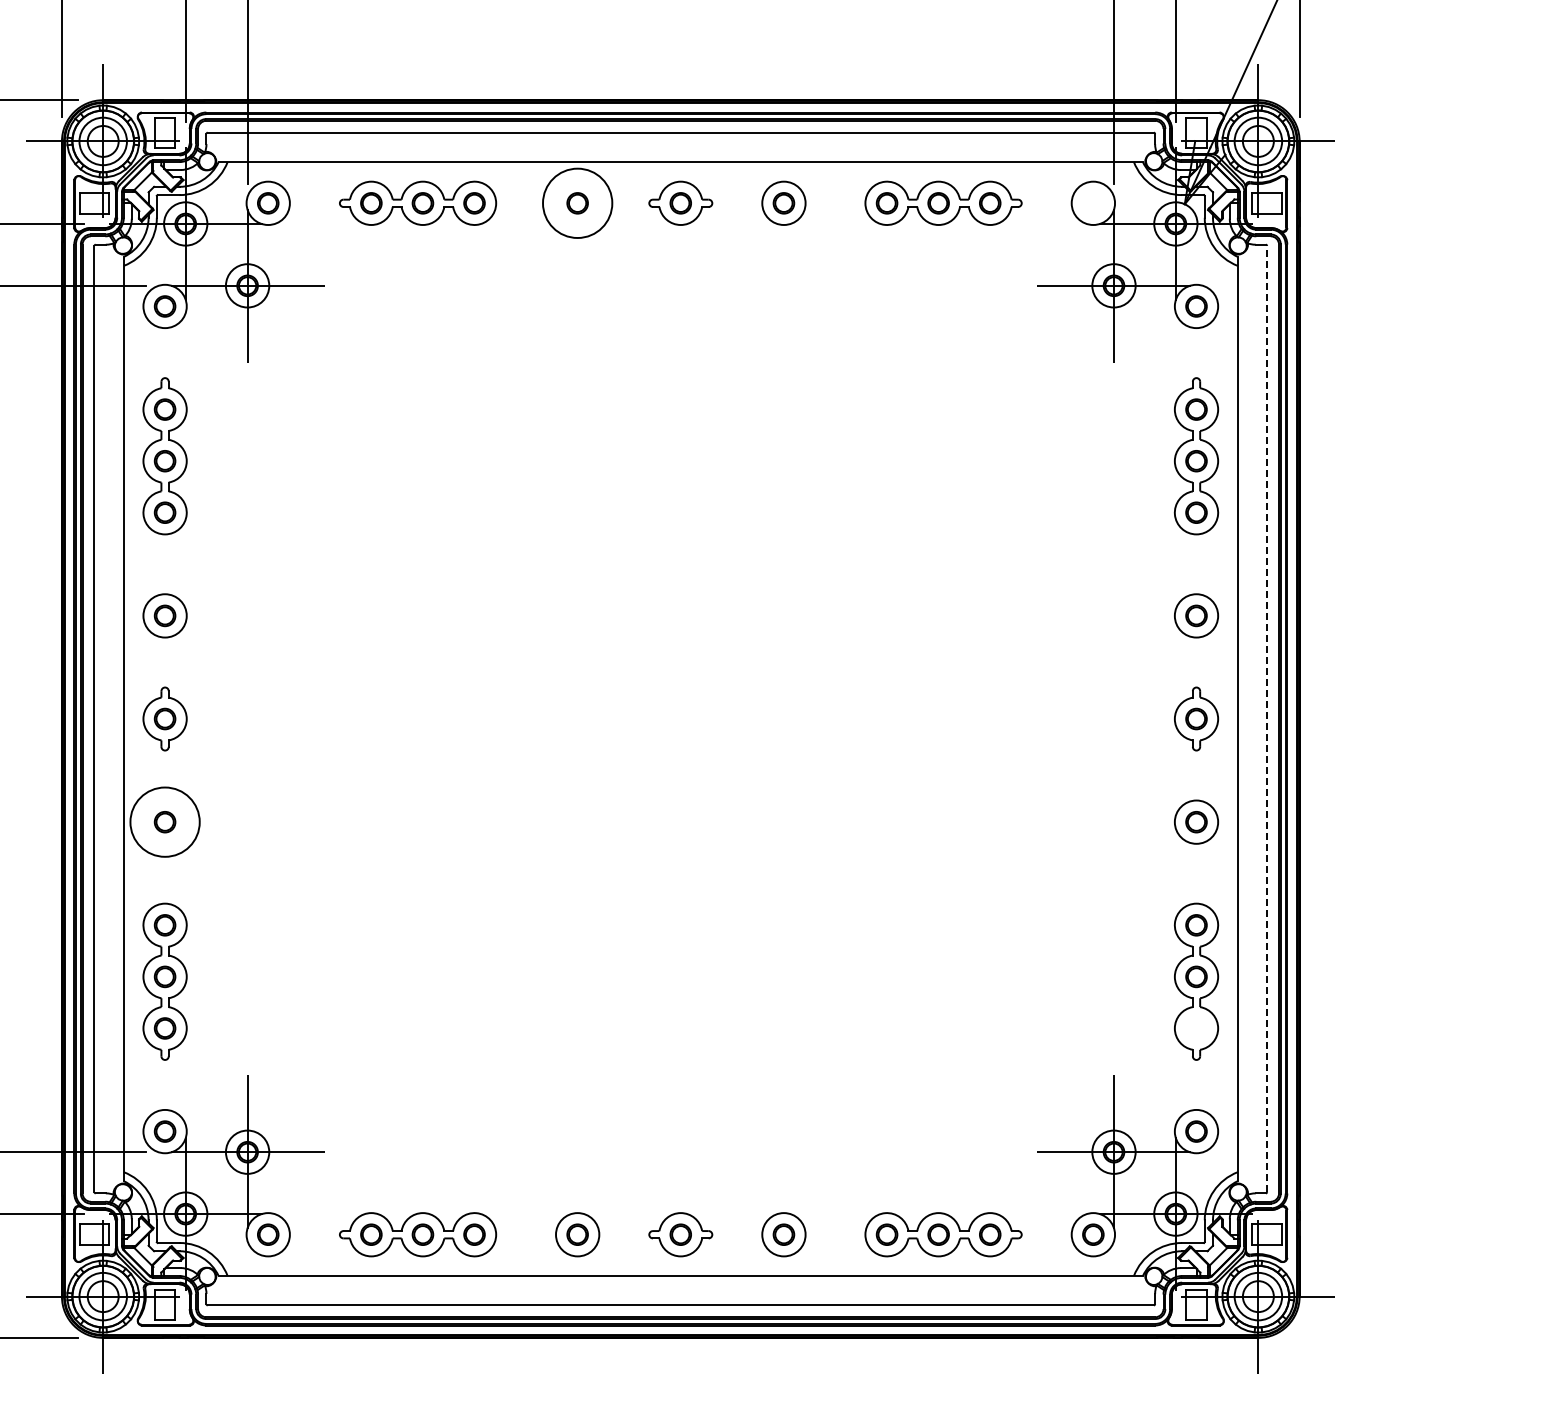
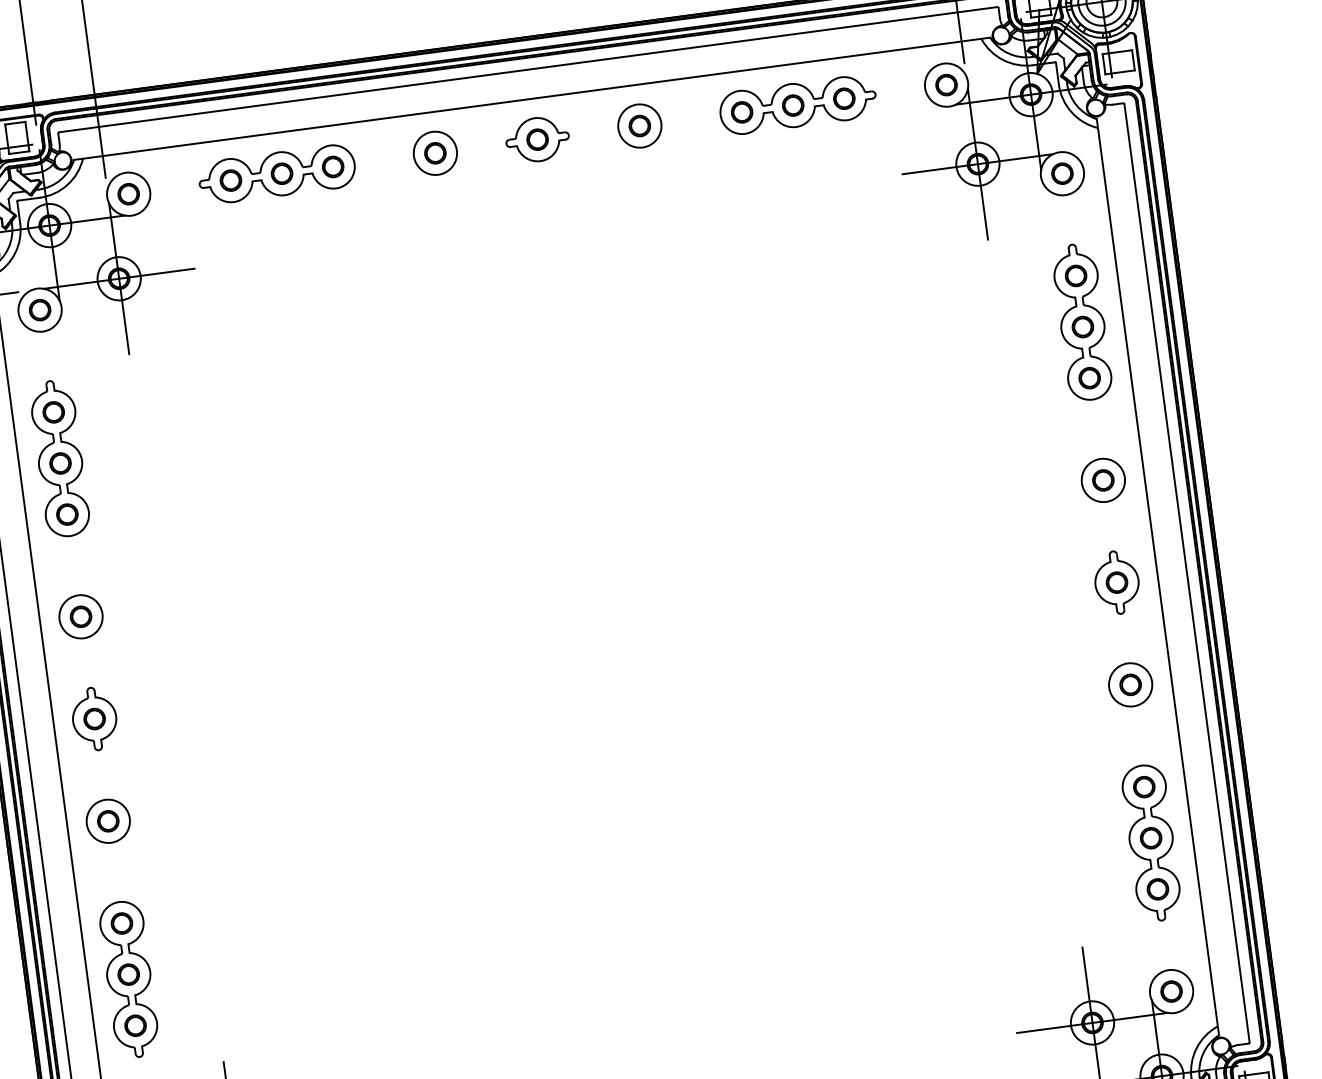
circle: (577, 203) -> (435, 153), size x0.62
part: (1093, 203) -> (946, 85), added
line: (1267, 718) -> (1187, 572), dashed -> solid
circle: (164, 821) -> (107, 820), size x0.62
circle: (1196, 1028) -> (1157, 889), added

